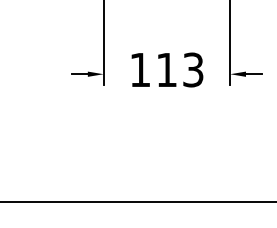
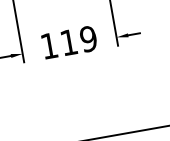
text: (192, 69) -> (87, 38), 113 -> 119

